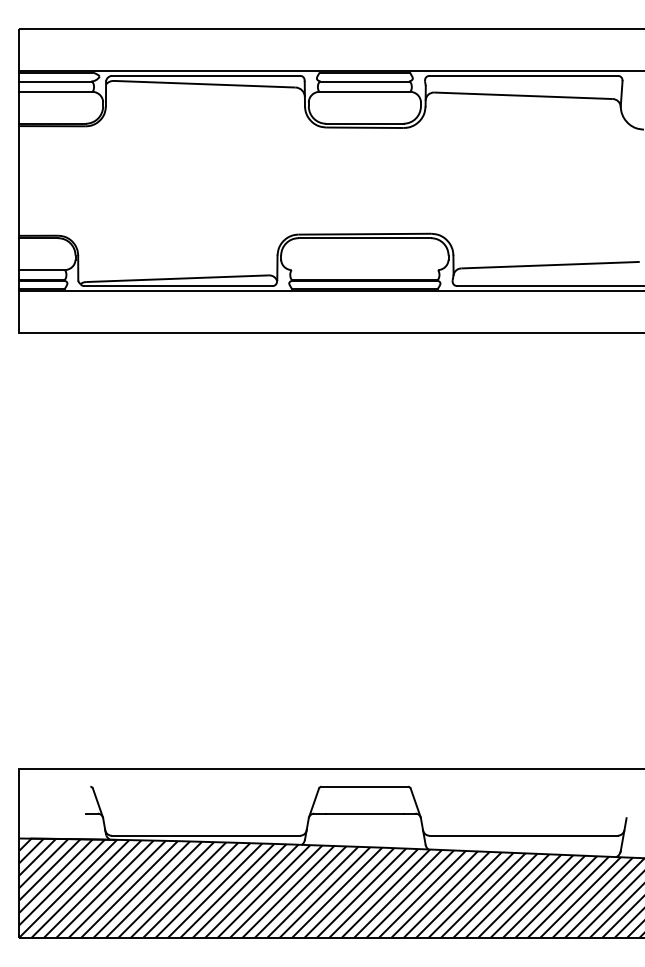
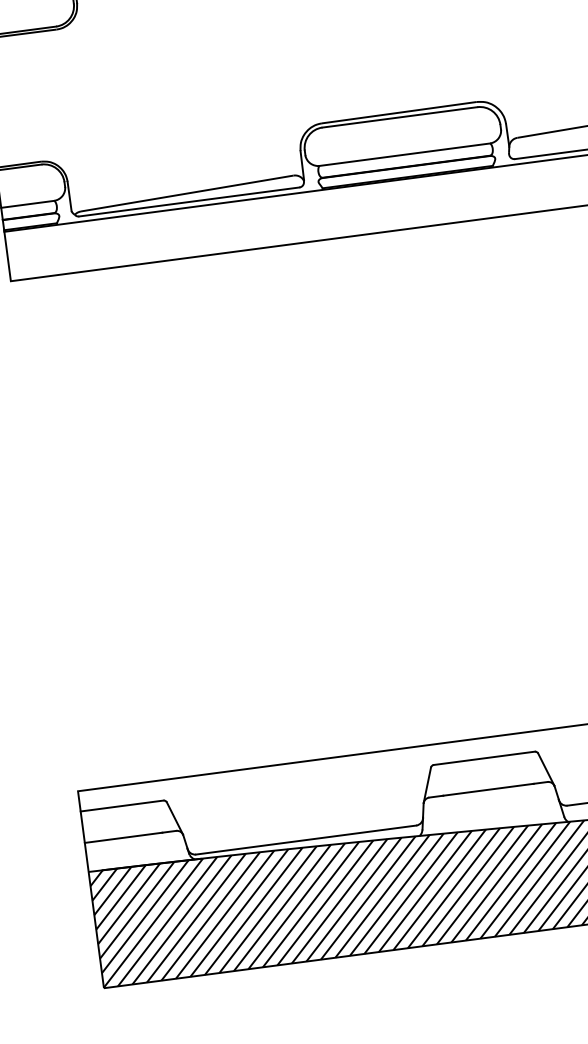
line: (364, 270) -> (404, 155), added
line: (54, 786) -> (121, 805), added
line: (52, 813) -> (123, 837), added

